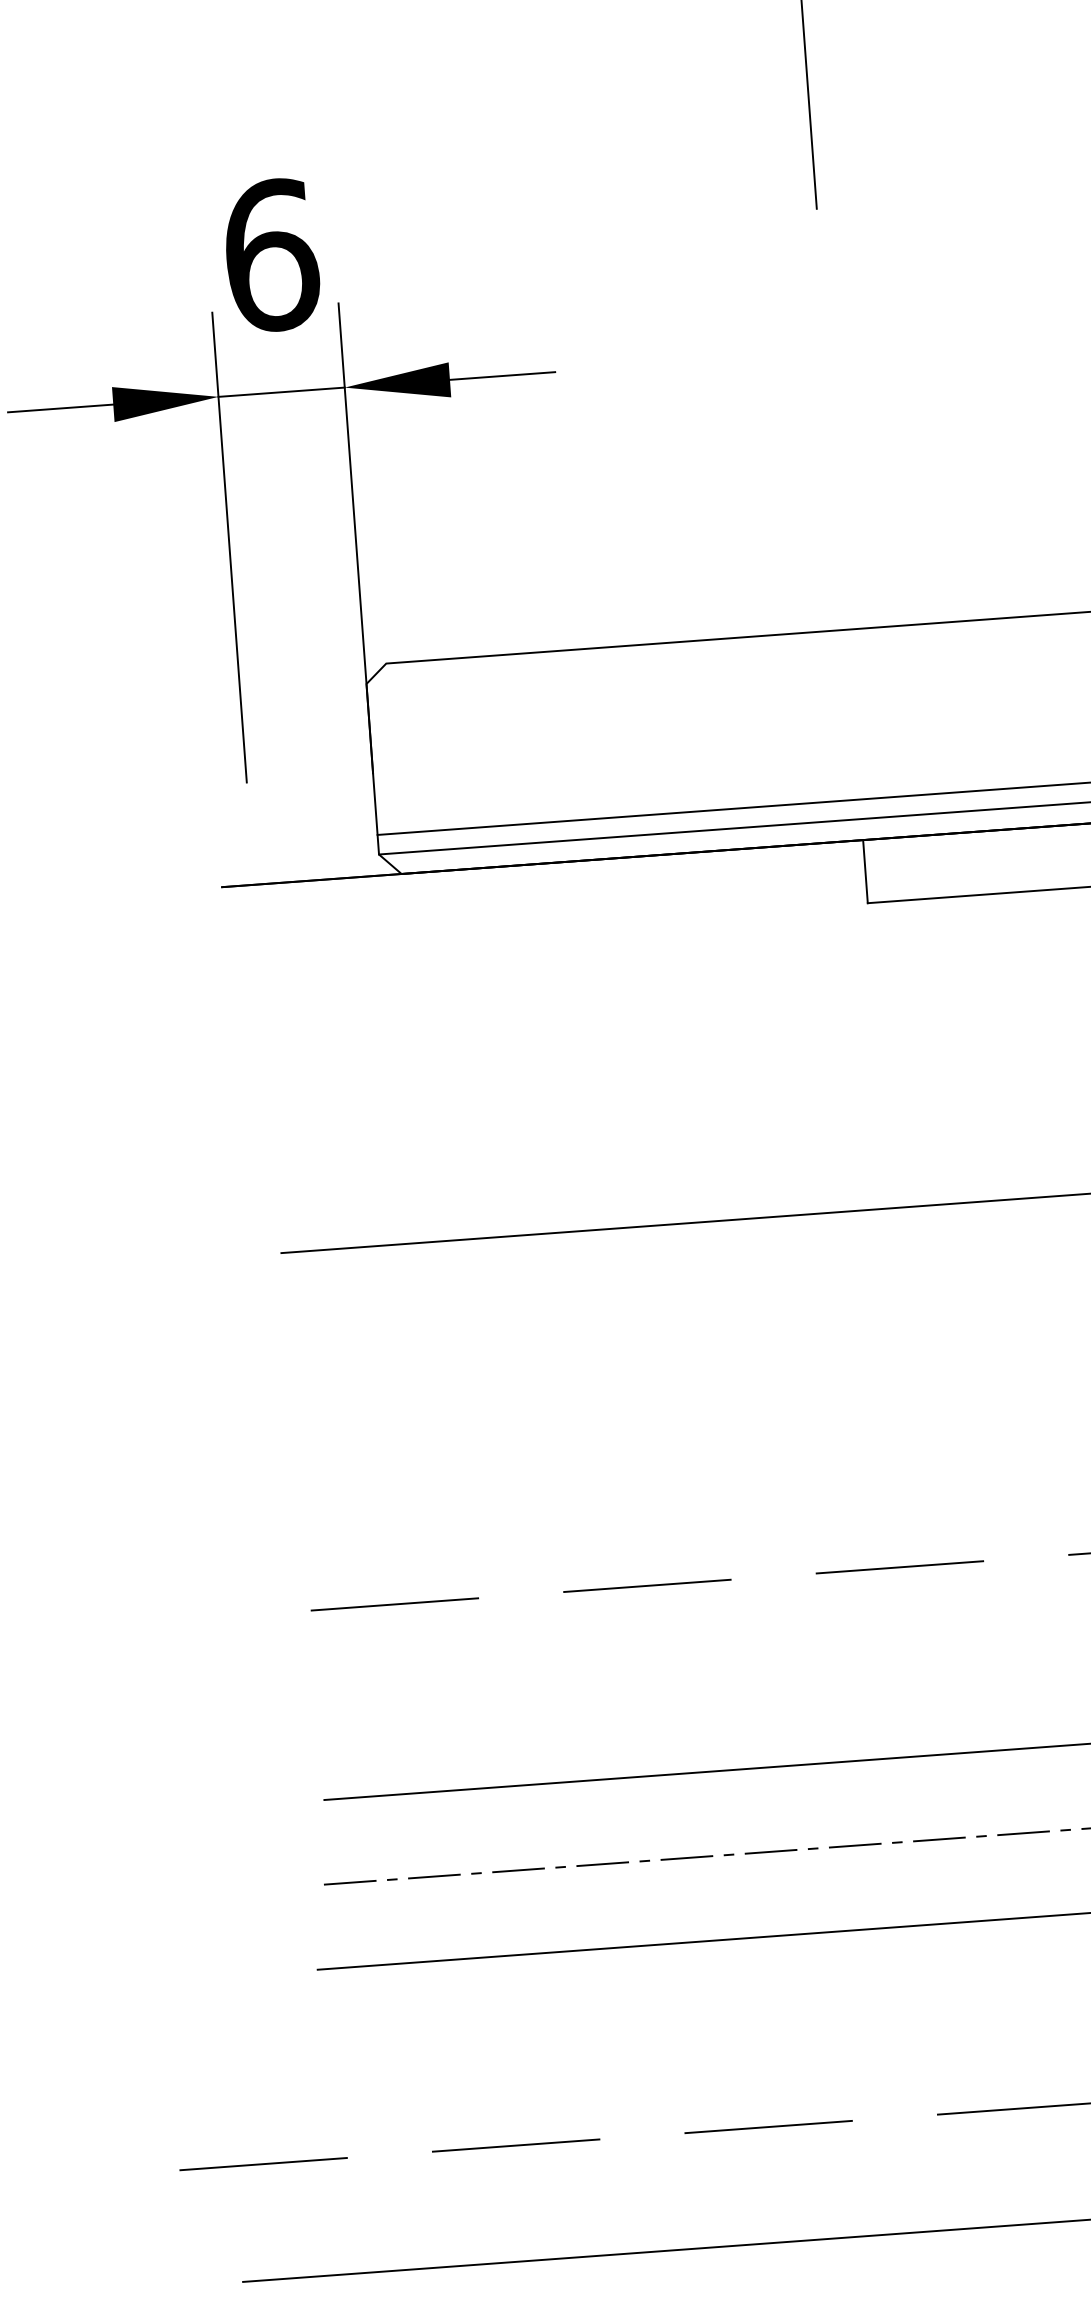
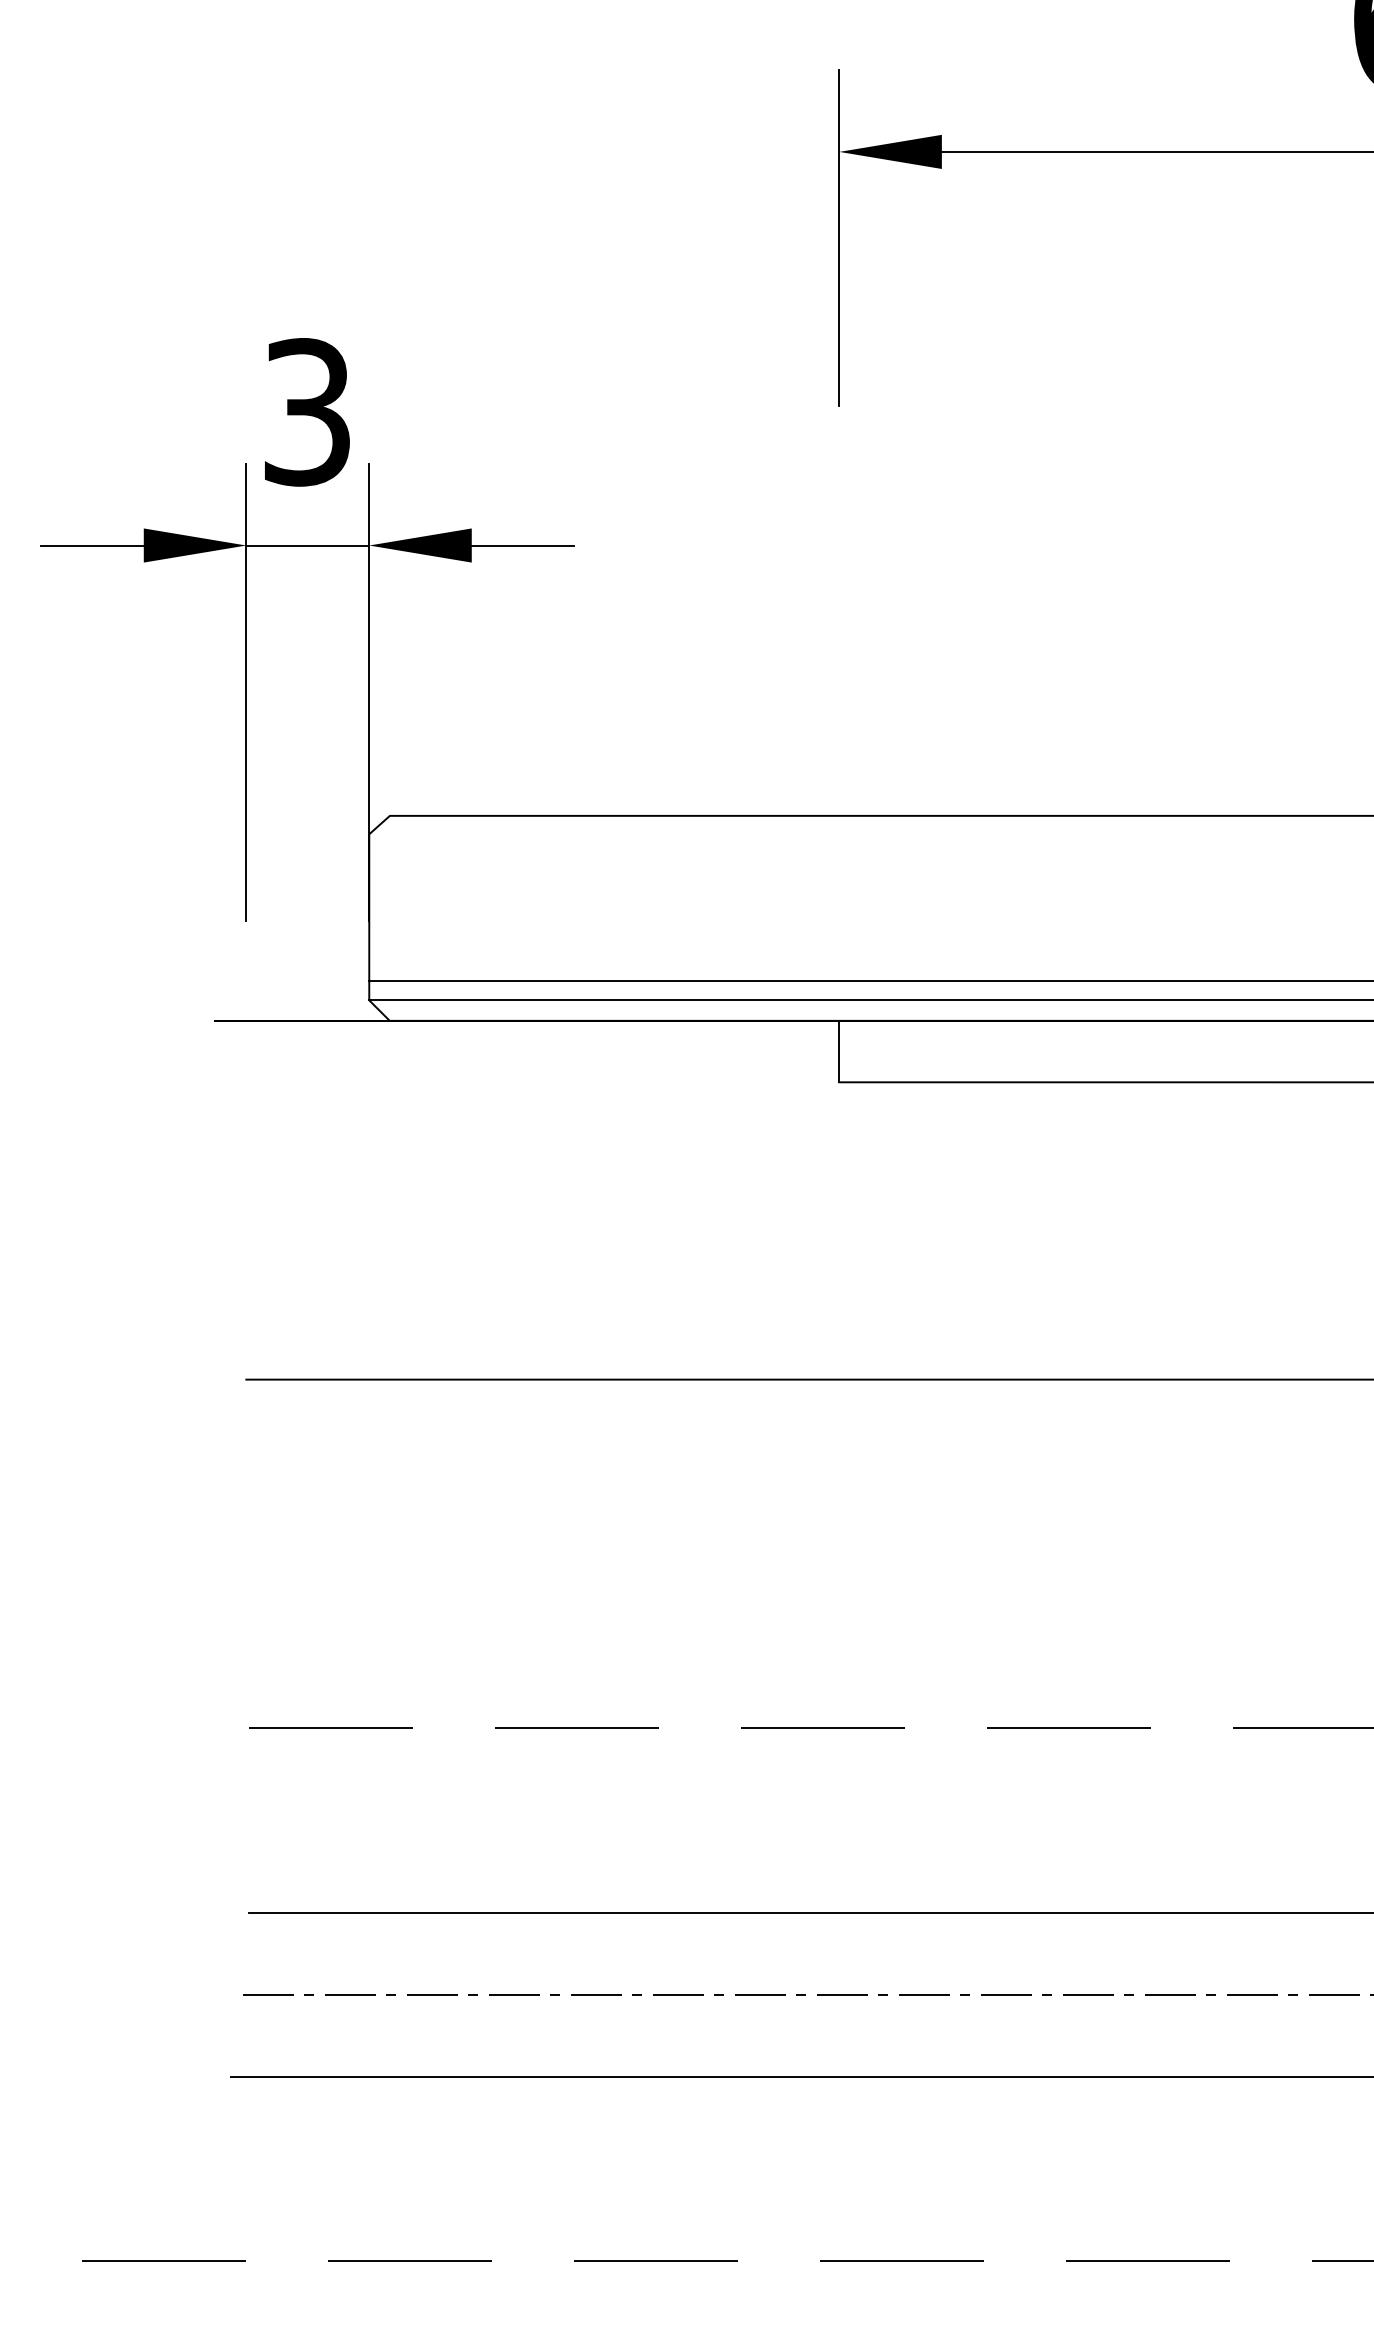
text: (271, 255) -> (307, 412), 6 -> 3

